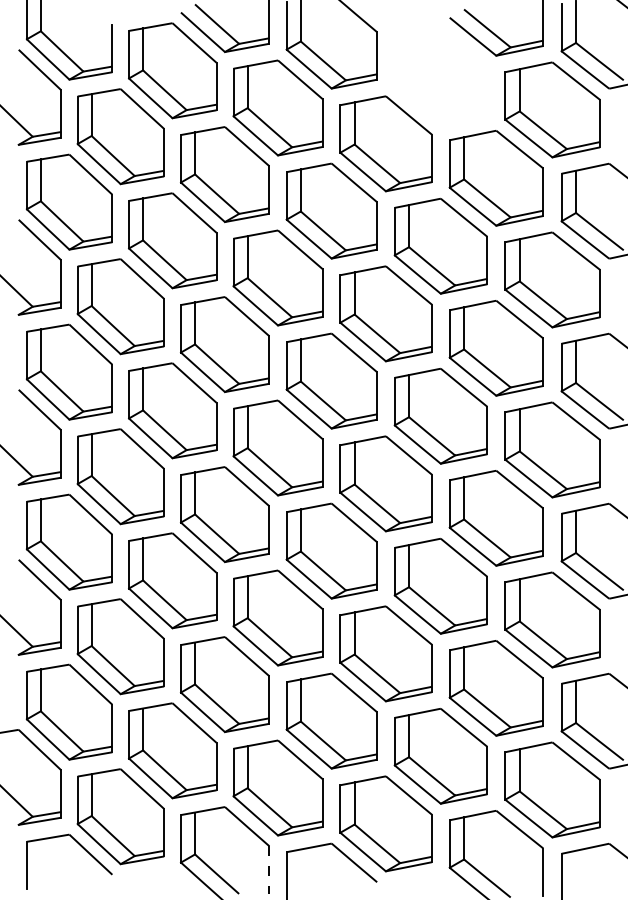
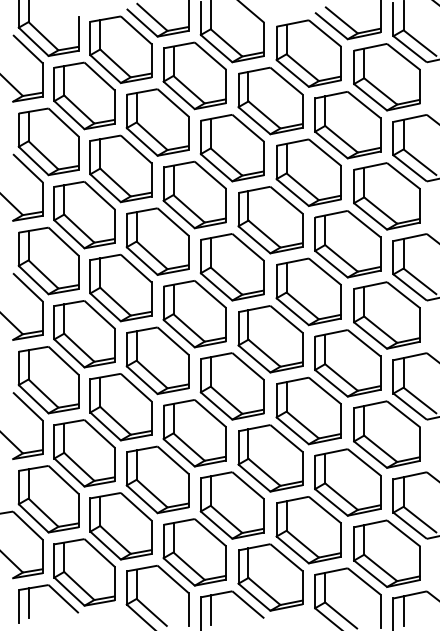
part: (440, 76) -> (308, 53), added
line: (40, 859) -> (28, 602), added
line: (269, 869) -> (188, 609), dashed -> solid
line: (300, 869) -> (210, 609), added
line: (575, 870) -> (403, 610), added

